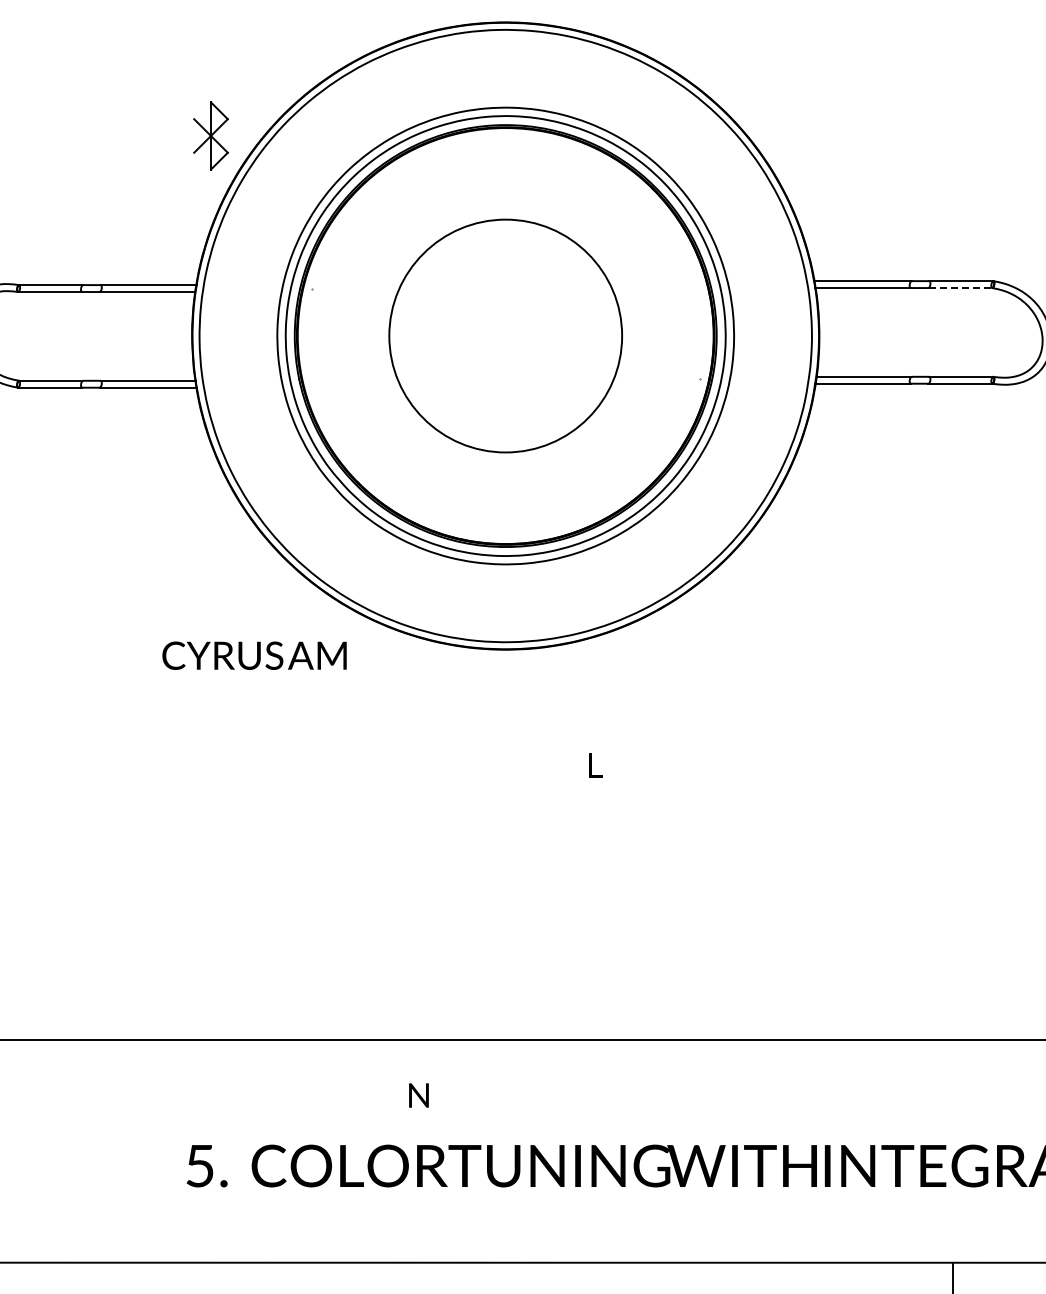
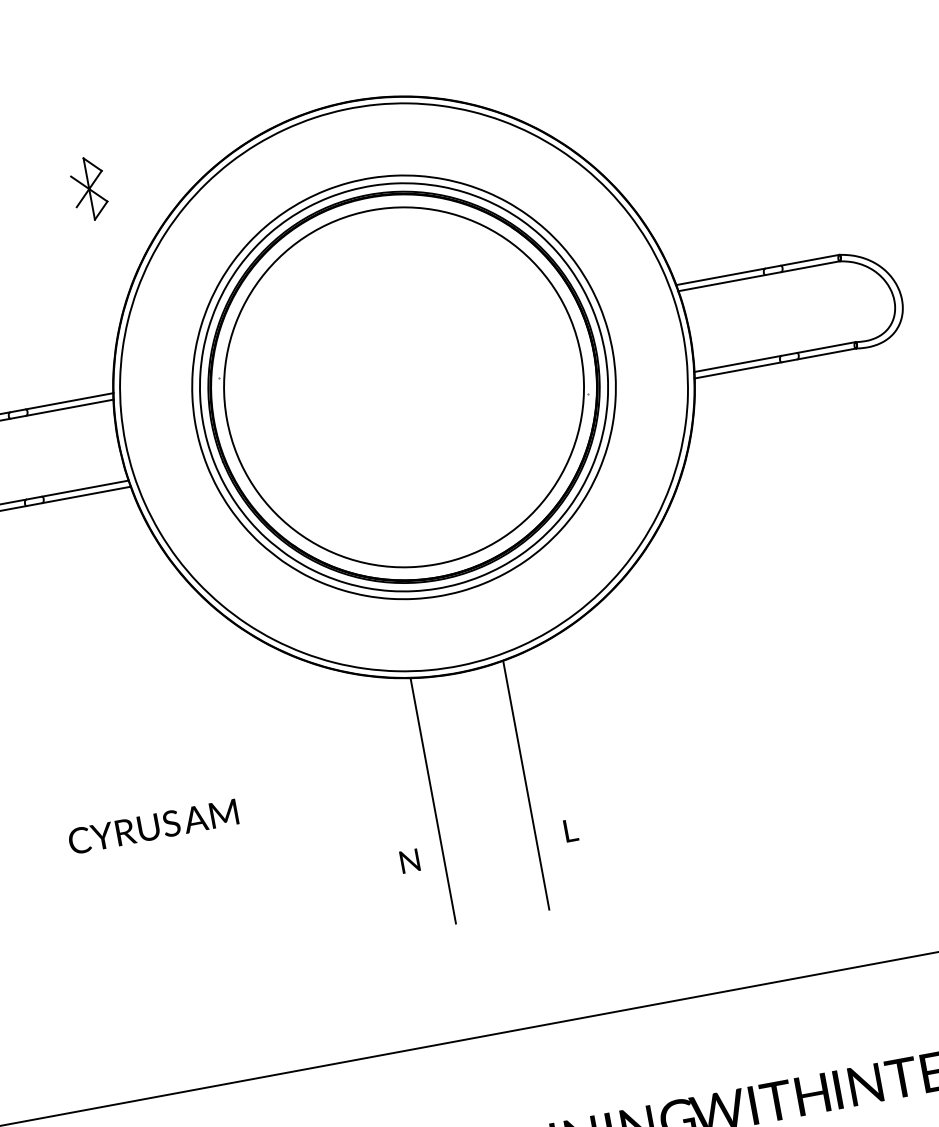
part: (210, 135) -> (88, 188), moved
line: (960, 288) -> (810, 267), dashed -> solid
circle: (505, 336) -> (403, 387), size x1.67
text: (254, 655) -> (153, 826), moved
text: (595, 765) -> (570, 830), moved
line: (455, 779) -> (433, 800), added
line: (557, 781) -> (526, 784), added
text: (418, 1095) -> (409, 861), moved

